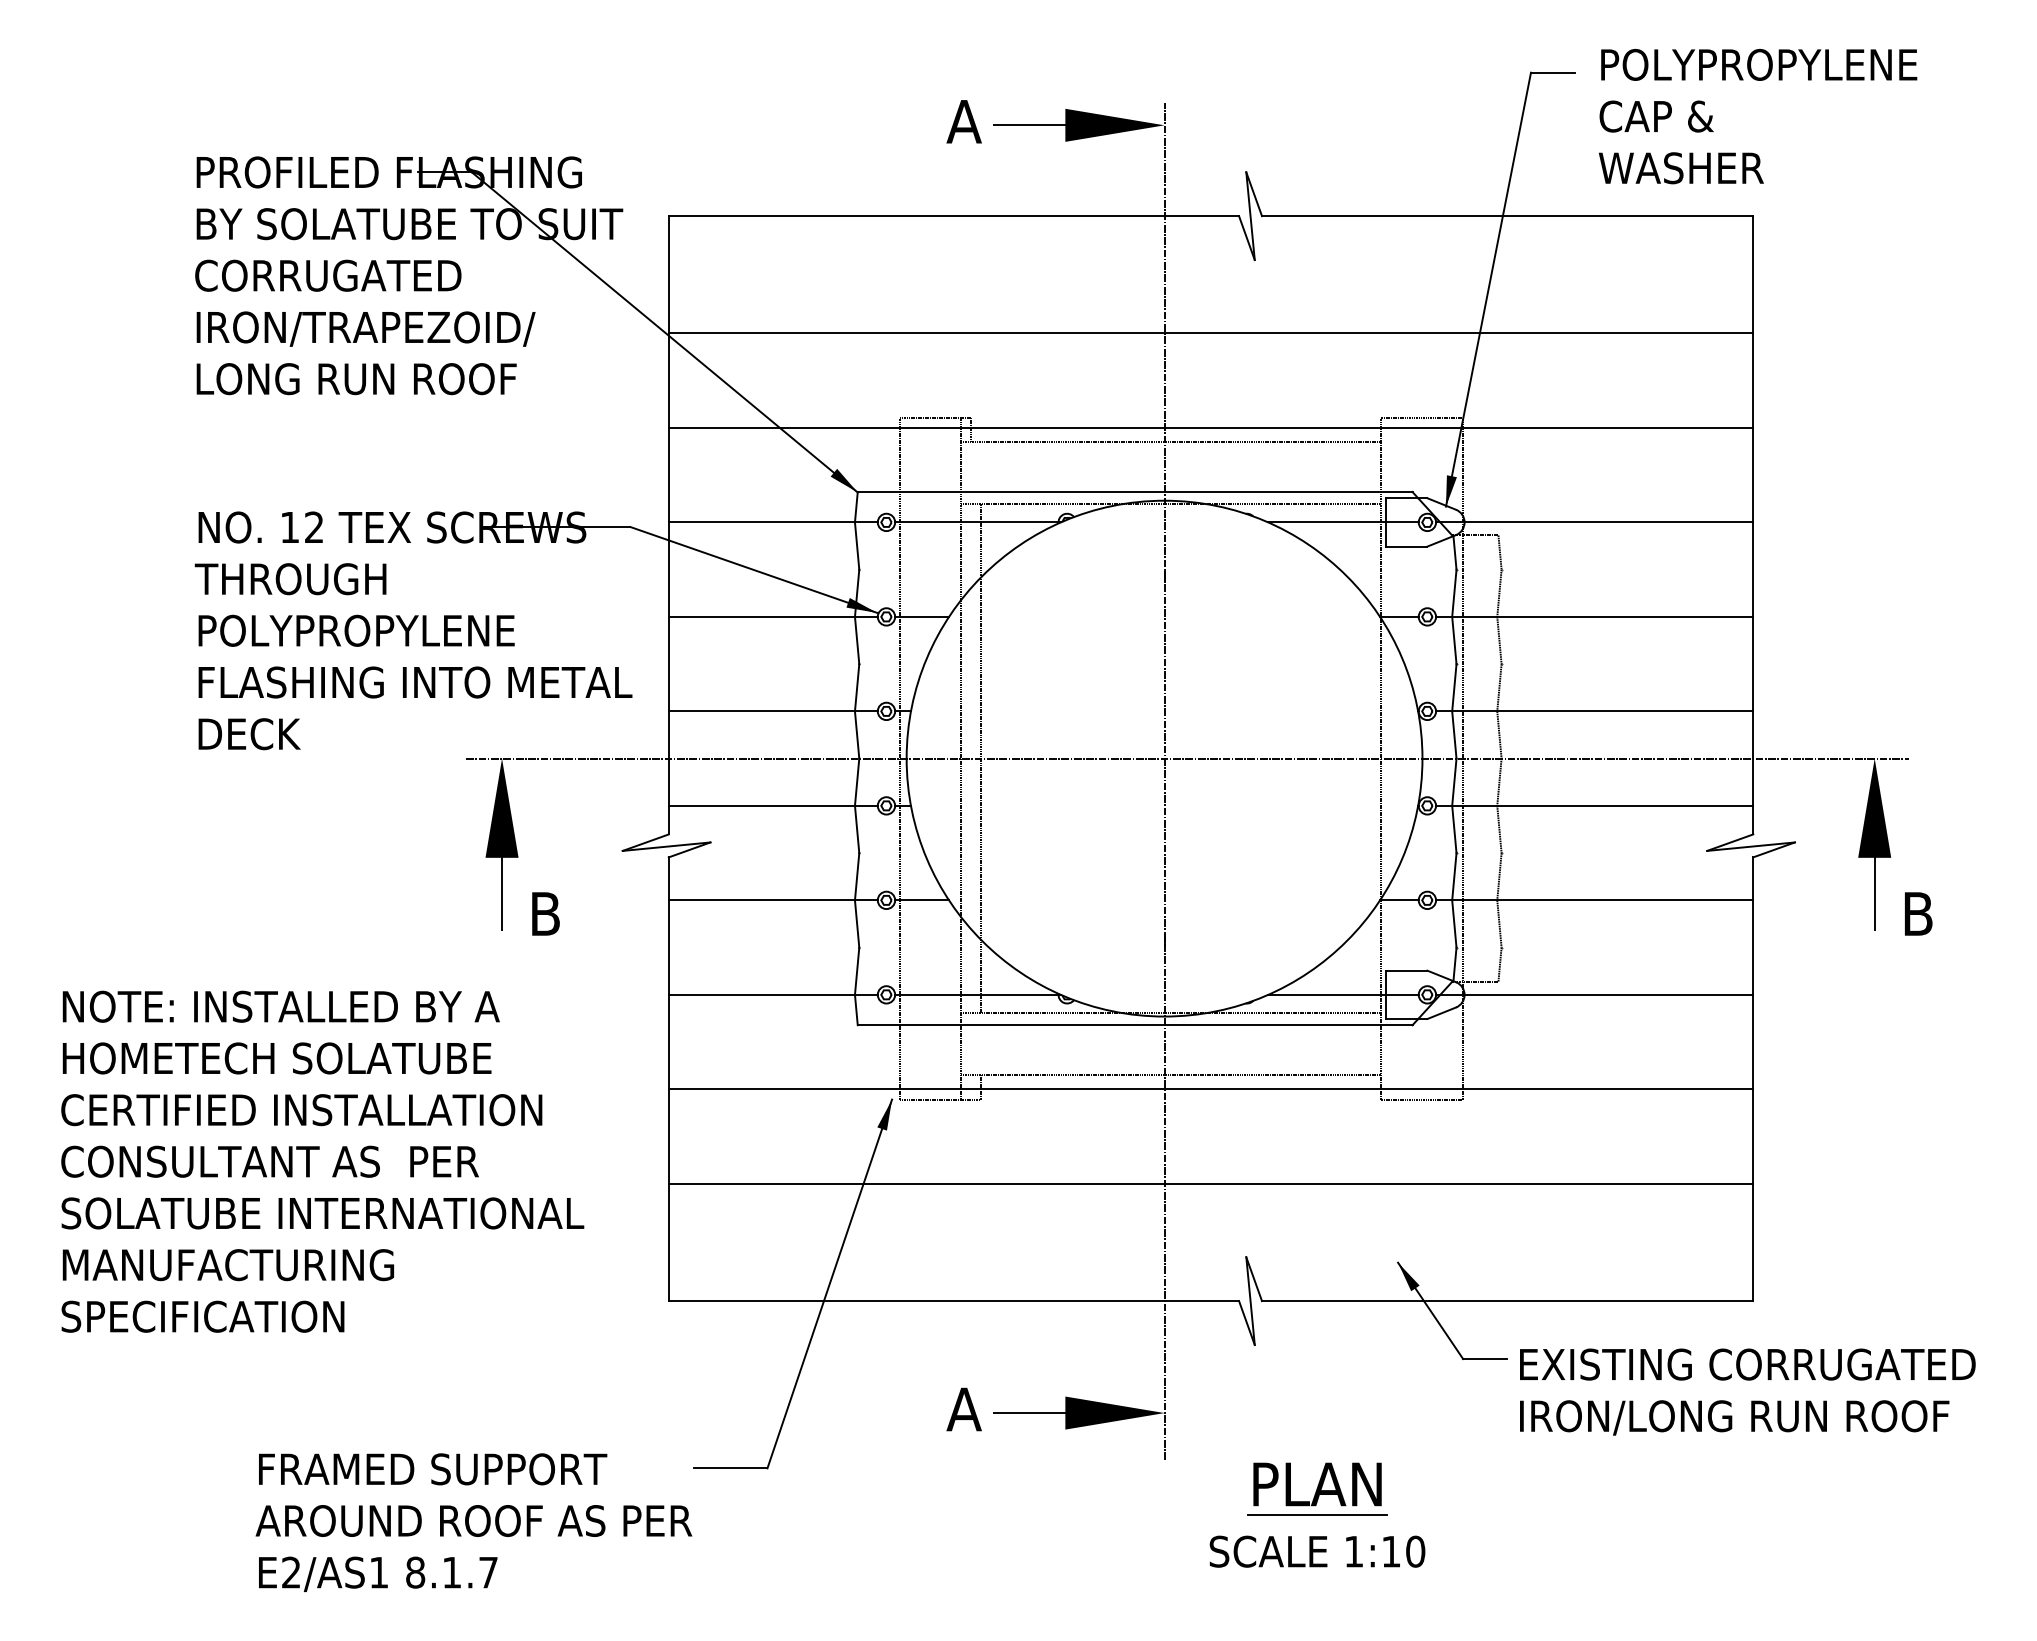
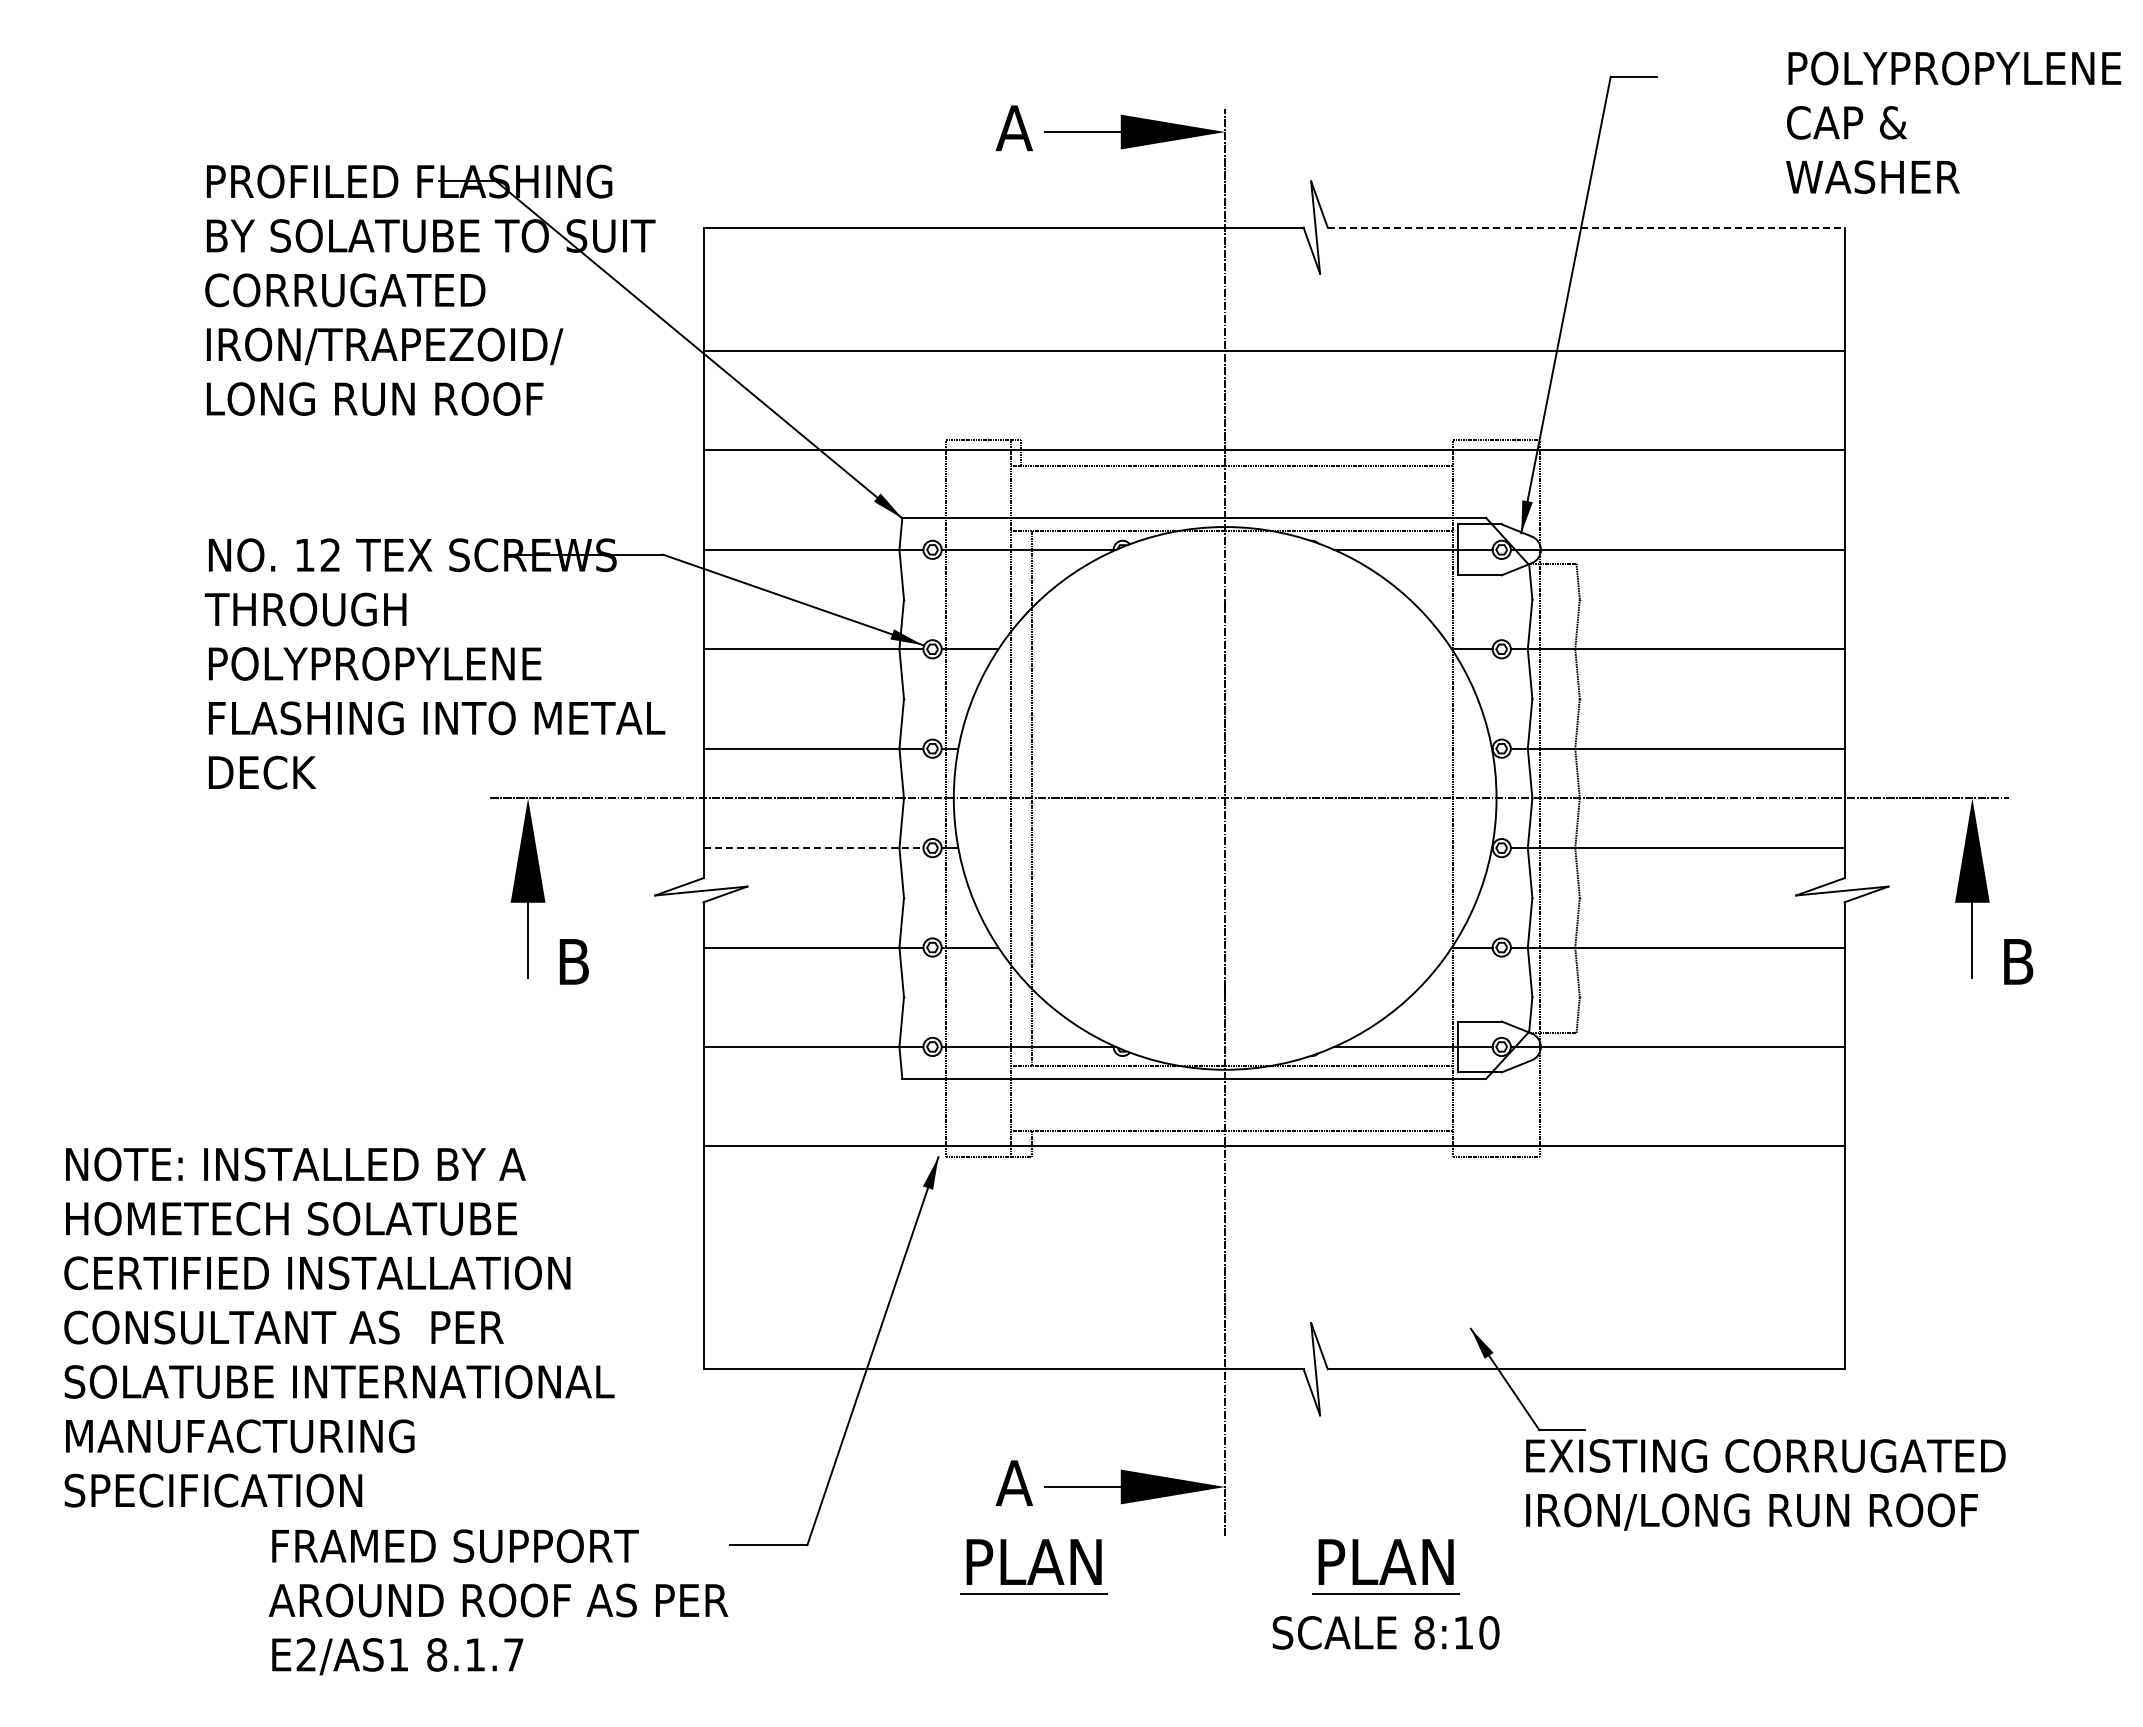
text: (1757, 116) -> (1953, 122), moved
line: (1507, 216) -> (1586, 227), solid -> dashed
line: (773, 806) -> (813, 848), solid -> dashed
text: (322, 1161) -> (339, 1327), moved
line: (1210, 1183) -> (1273, 1245), removed
text: (1747, 1391) -> (1765, 1484), moved
part: (982, 1488) -> (1033, 1566), added
text: (1353, 1551) -> (1424, 1632), 1:10 -> 8:10

